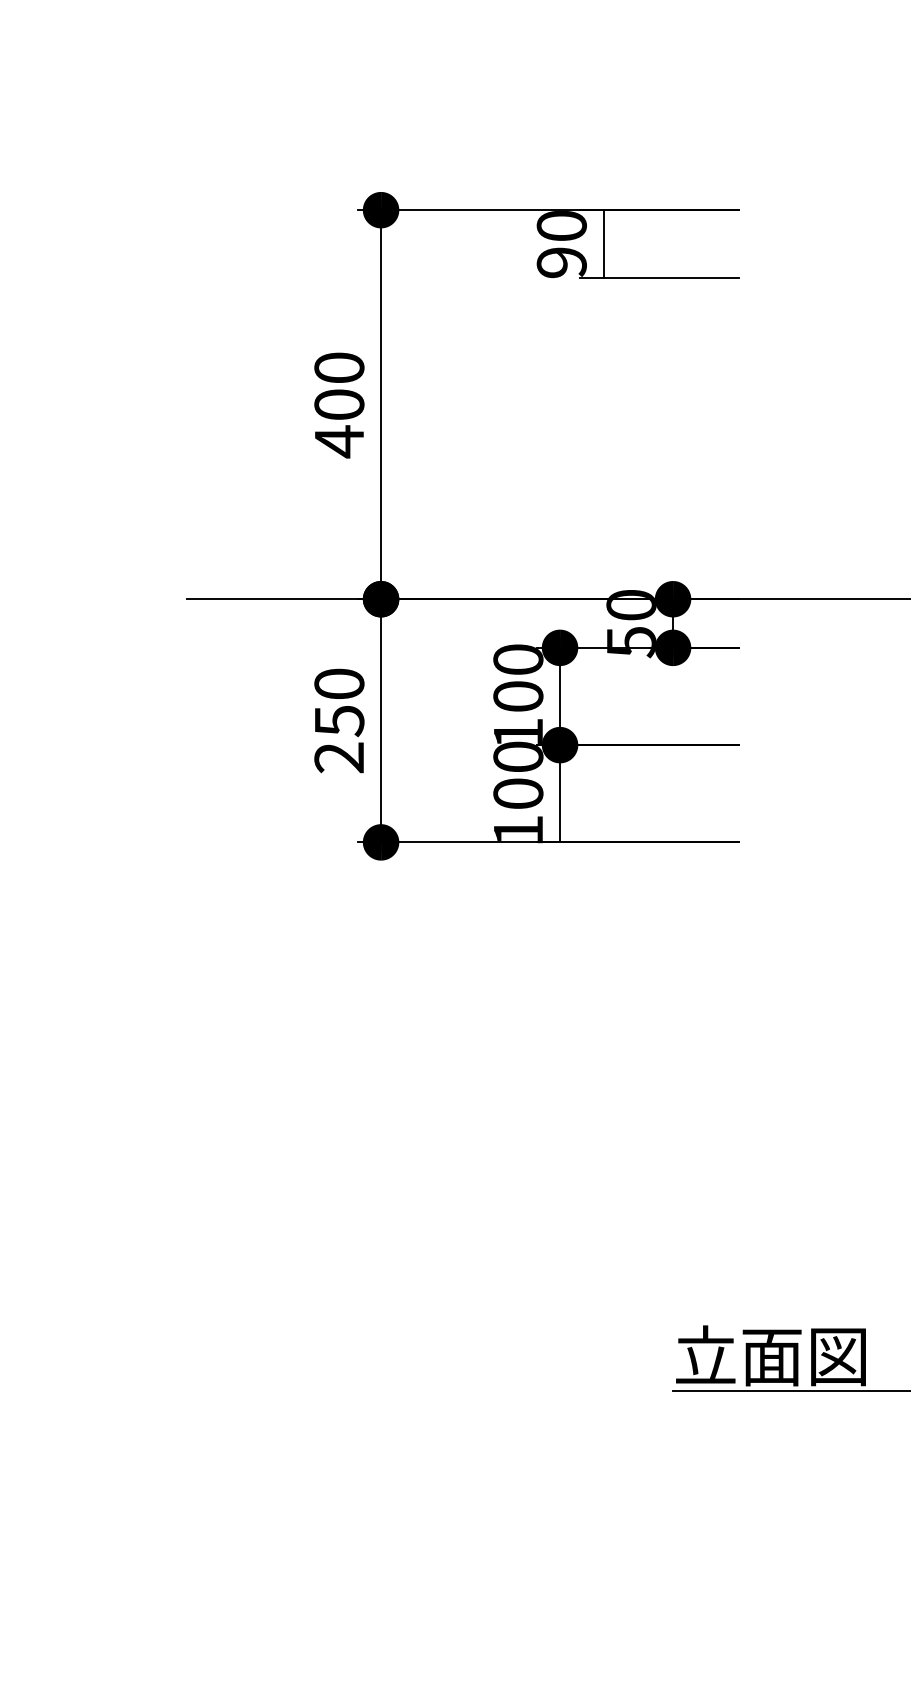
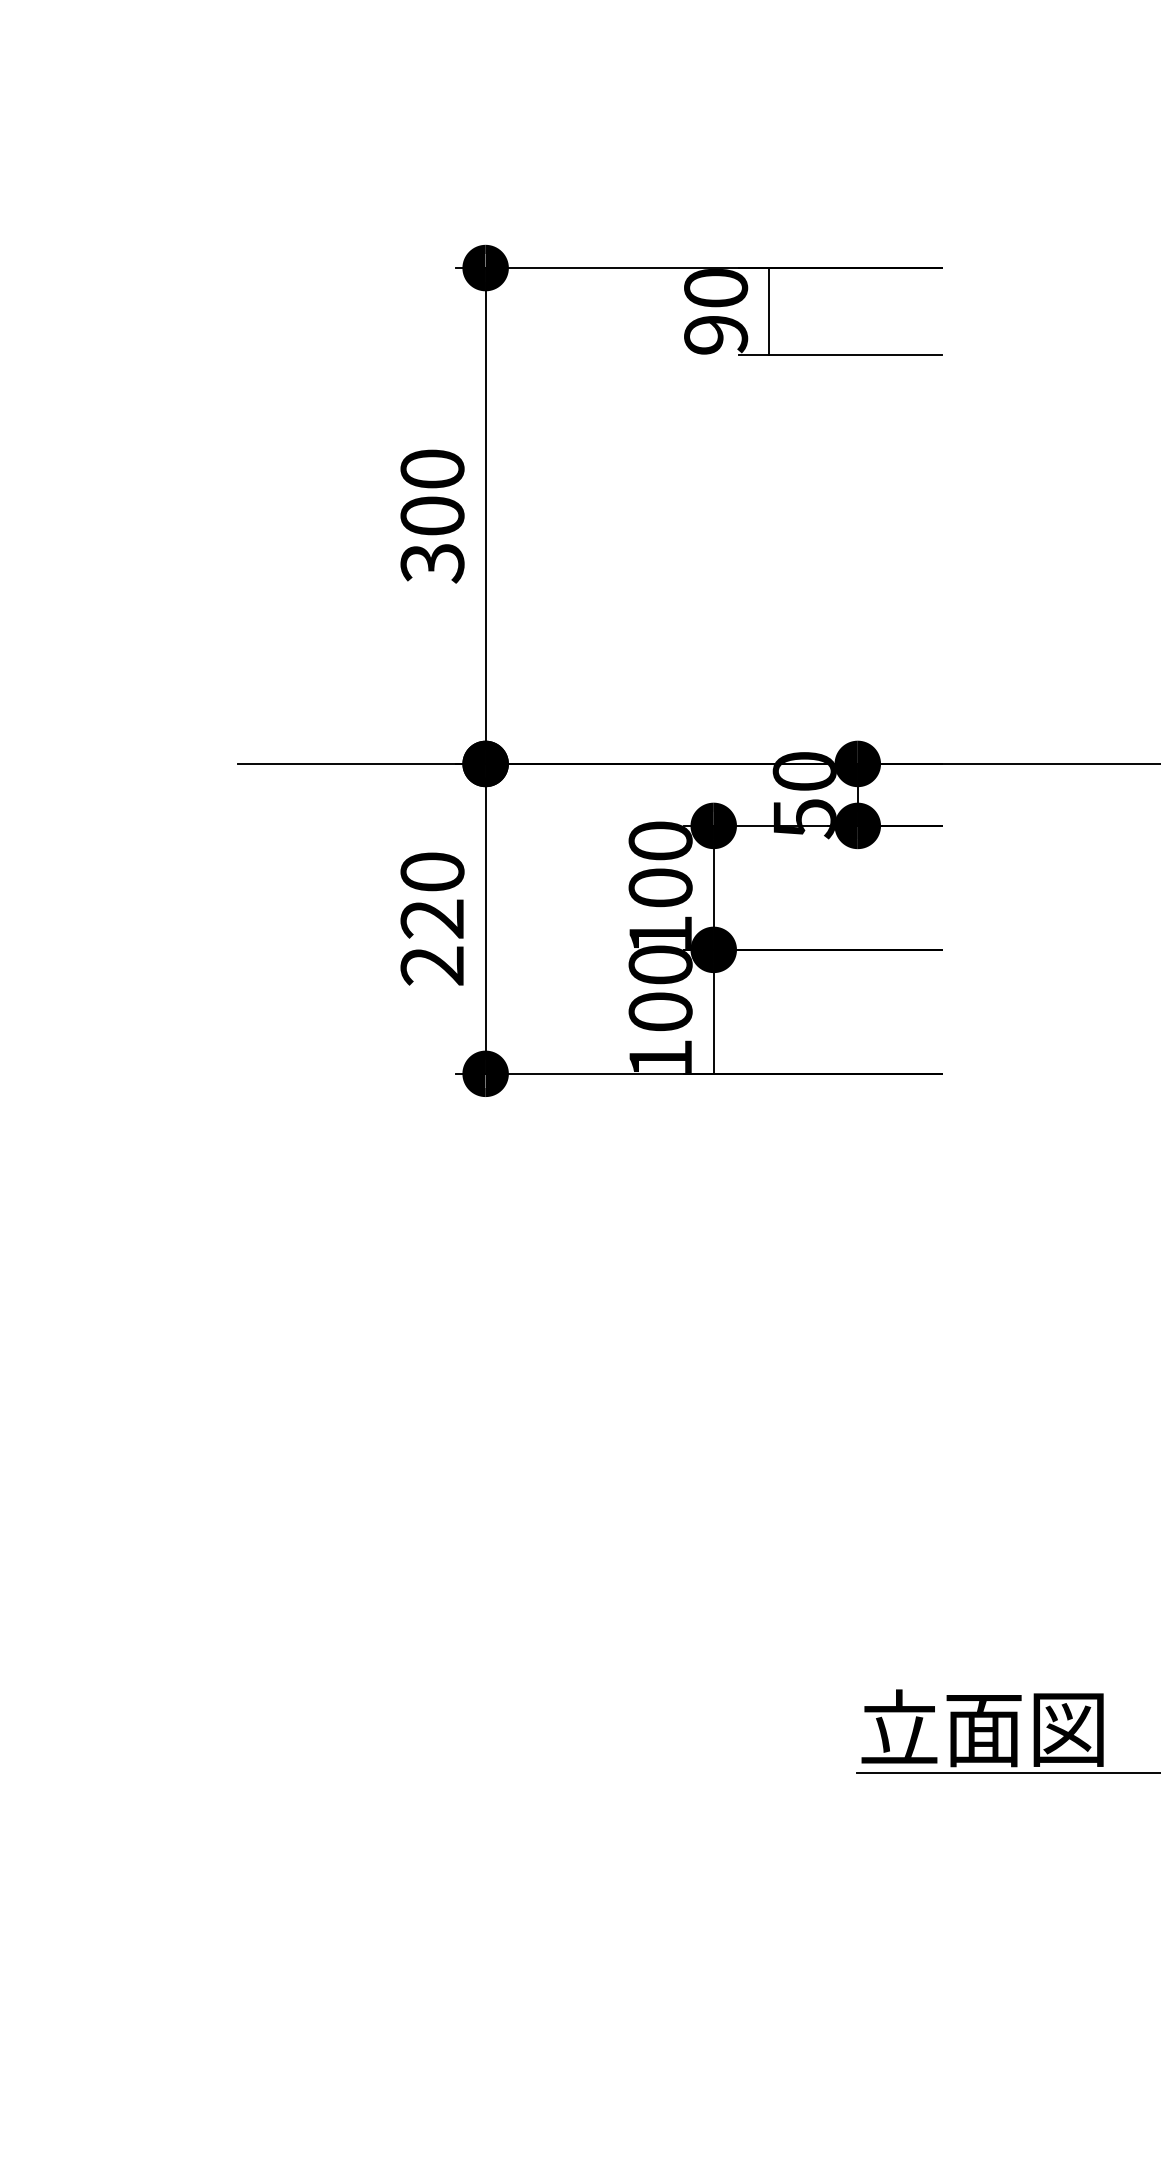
text: (339, 441) -> (432, 563), 400 -> 300
text: (339, 721) -> (432, 919), 250 -> 220

